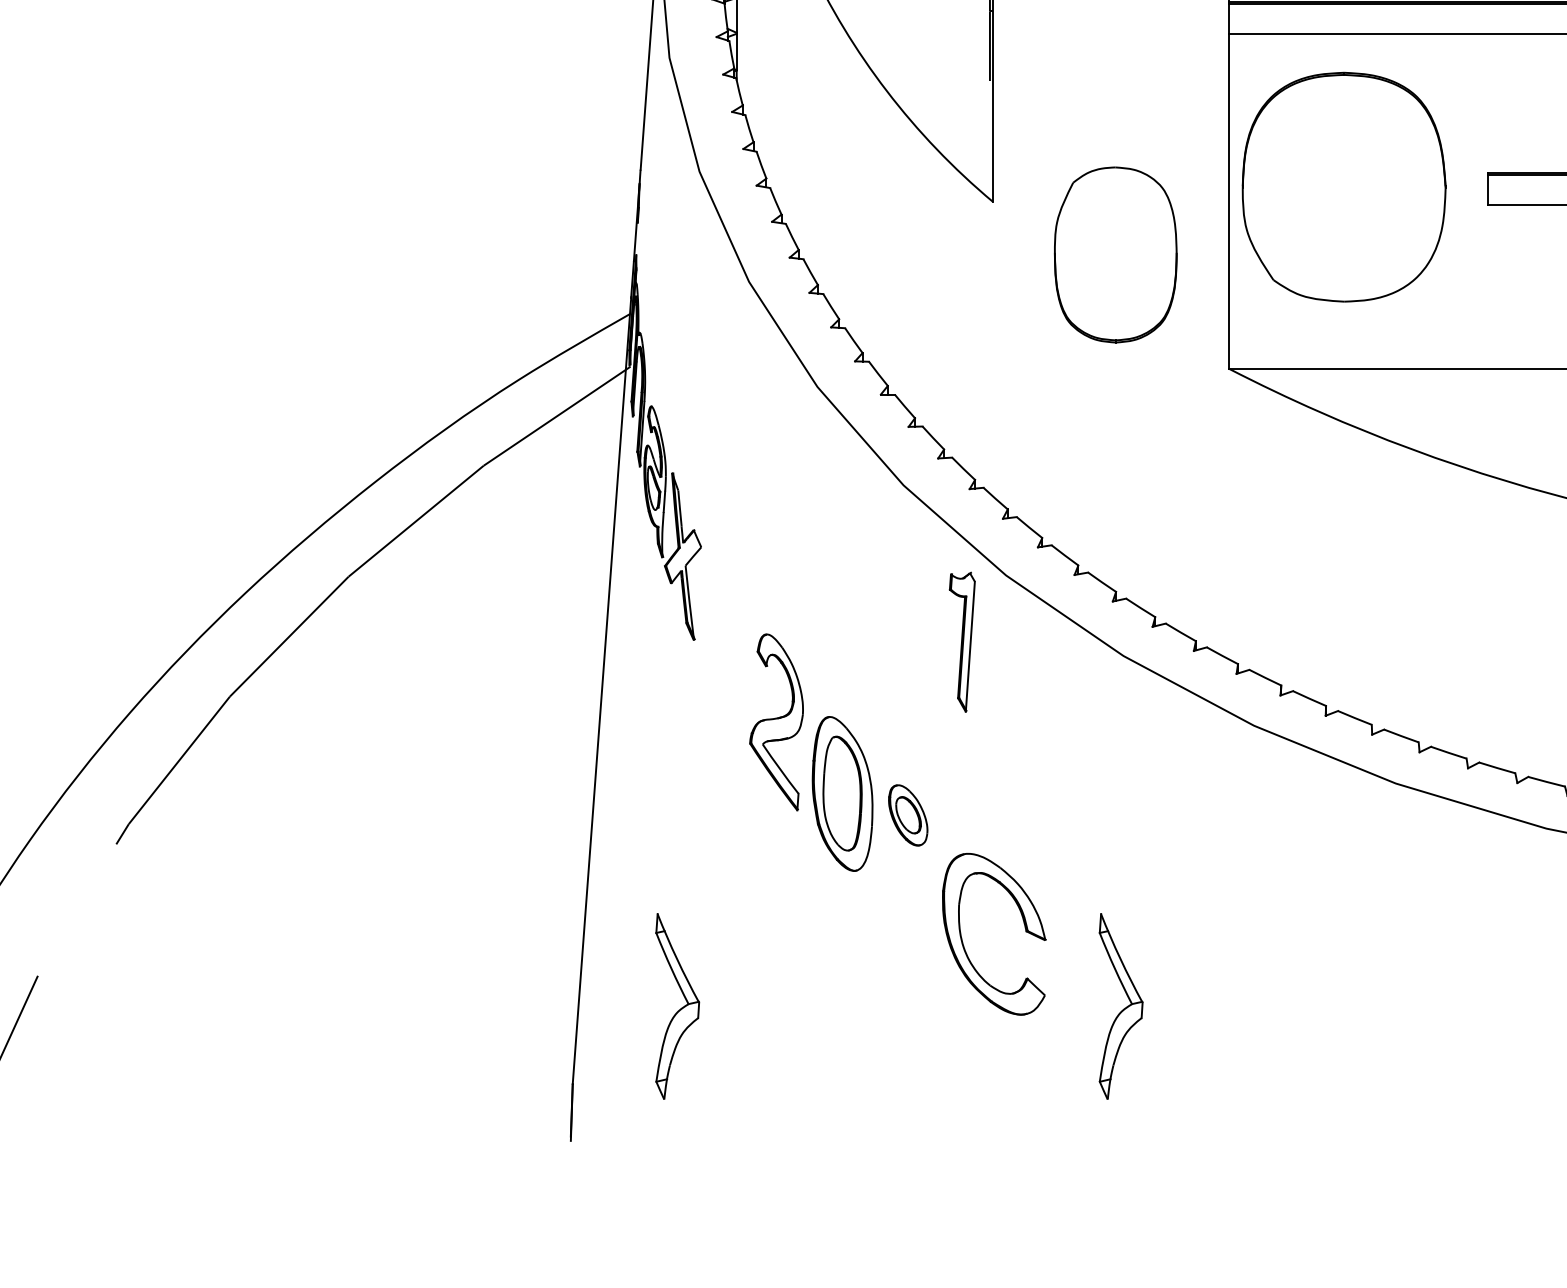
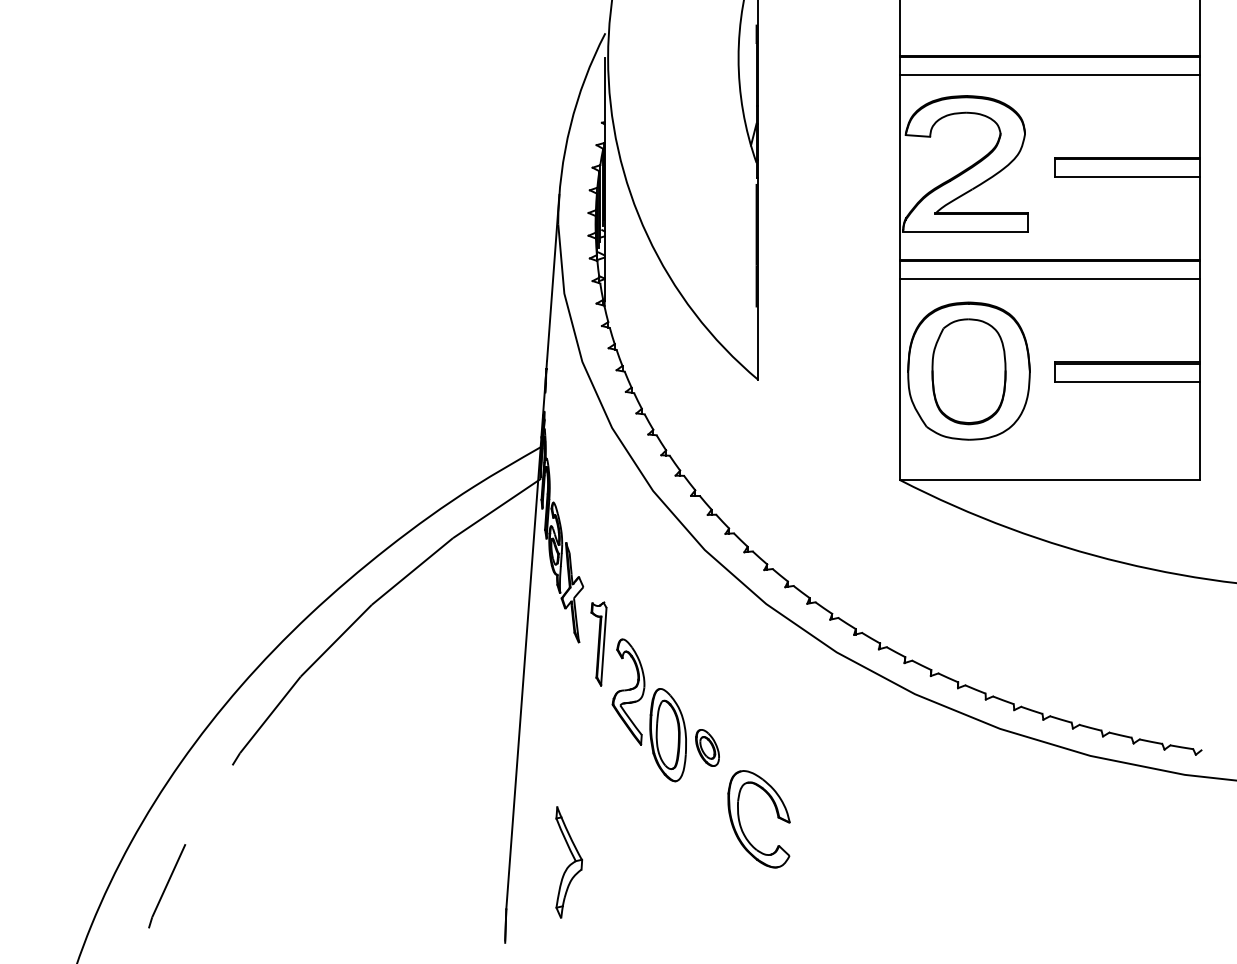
part: (1114, 254) -> (968, 371), moved
part: (961, 641) -> (598, 643), moved
part: (1121, 1006) -> (835, 862), removed

